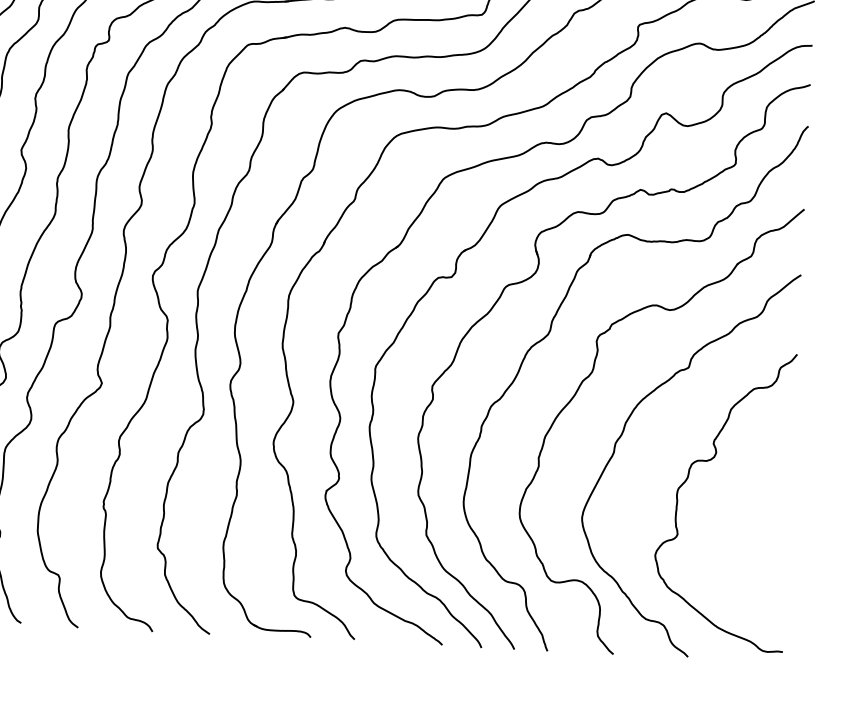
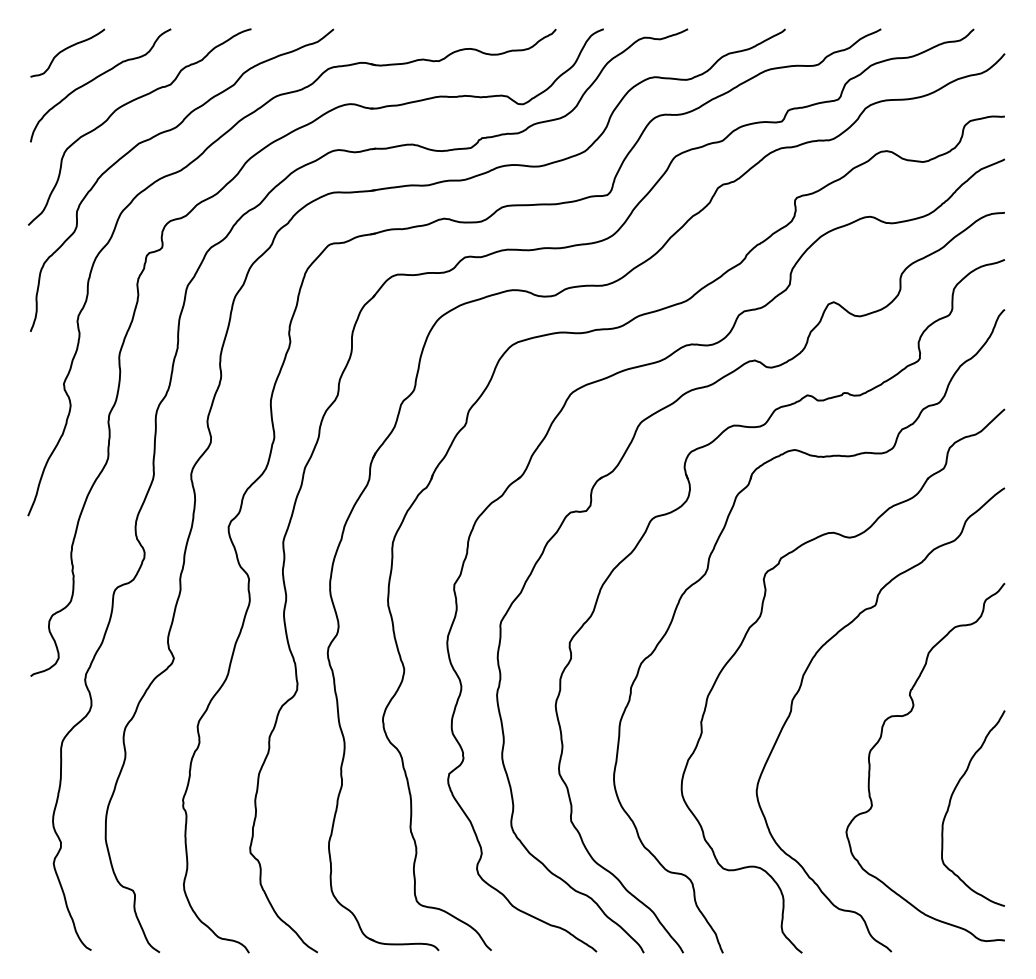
curve: (743, 537) -> (950, 805), added

